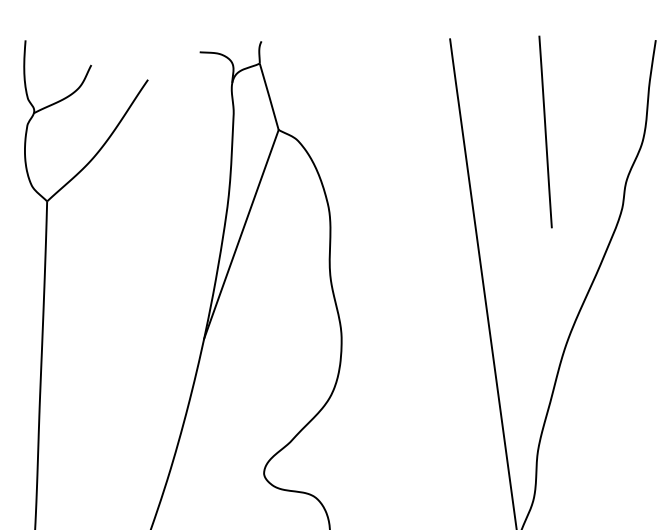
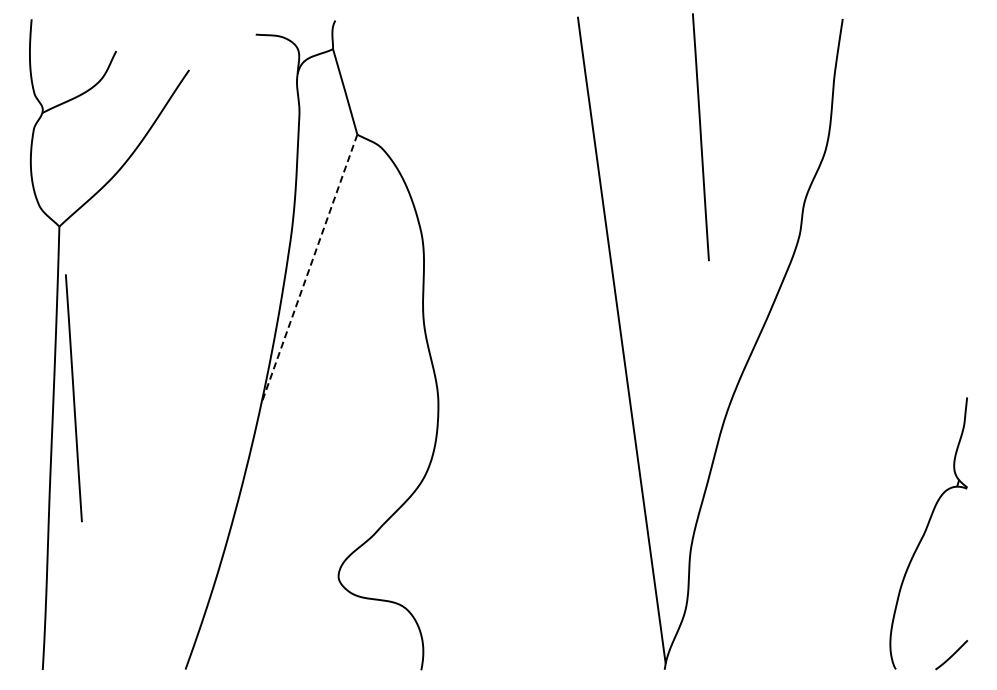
line: (241, 234) -> (309, 269), solid -> dashed
line: (58, 334) -> (73, 398), added

